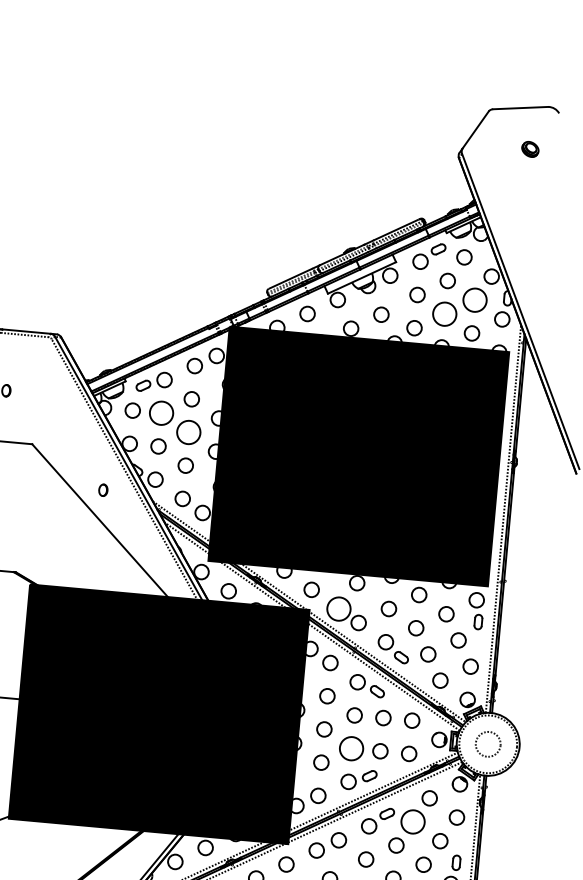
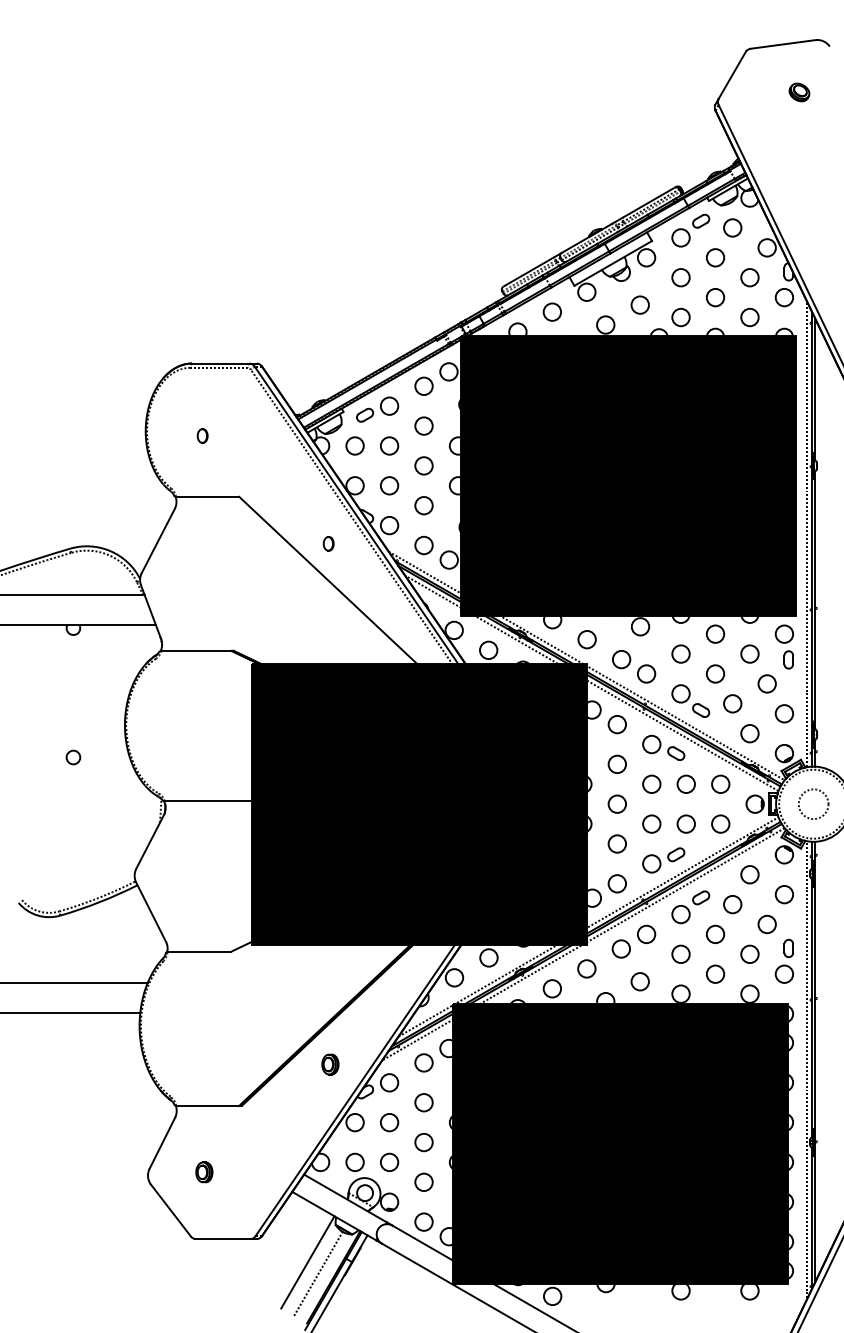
circle: (474, 300) -> (749, 277), size x0.62
circle: (444, 314) -> (715, 297), size x0.62
circle: (161, 412) -> (389, 445), size x0.62
circle: (188, 432) -> (423, 465), size x0.62
circle: (338, 609) -> (621, 659), size x0.62
circle: (351, 748) -> (651, 823), size x0.62
circle: (412, 821) -> (732, 904), size x0.62

